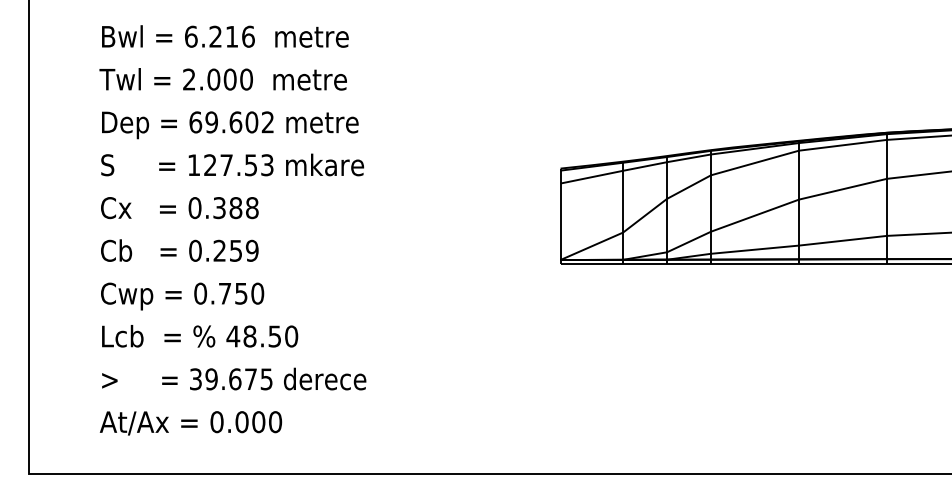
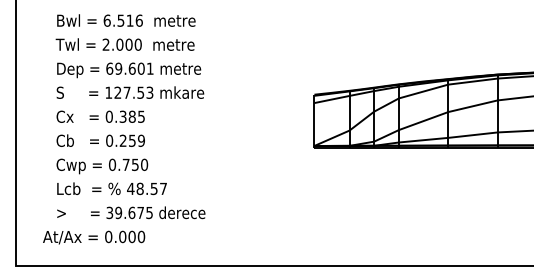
text: (214, 36) -> (120, 20), 6.216 -> 6.516
text: (266, 121) -> (149, 68), 69.602 -> 69.601
text: (252, 207) -> (141, 116), 0.388 -> 0.385
text: (291, 335) -> (163, 188), 48.50 -> 48.57
text: (191, 423) -> (94, 237), moved

